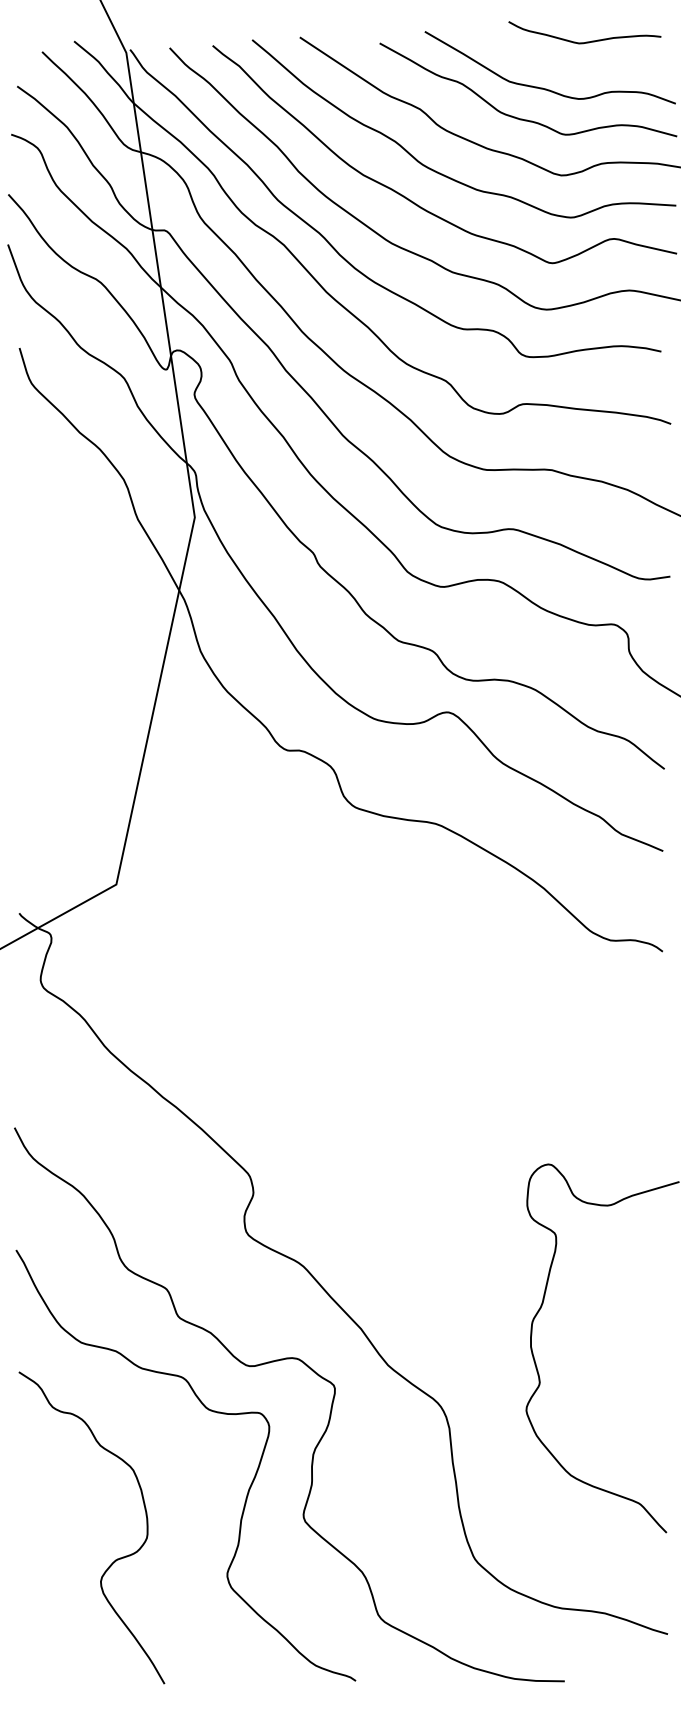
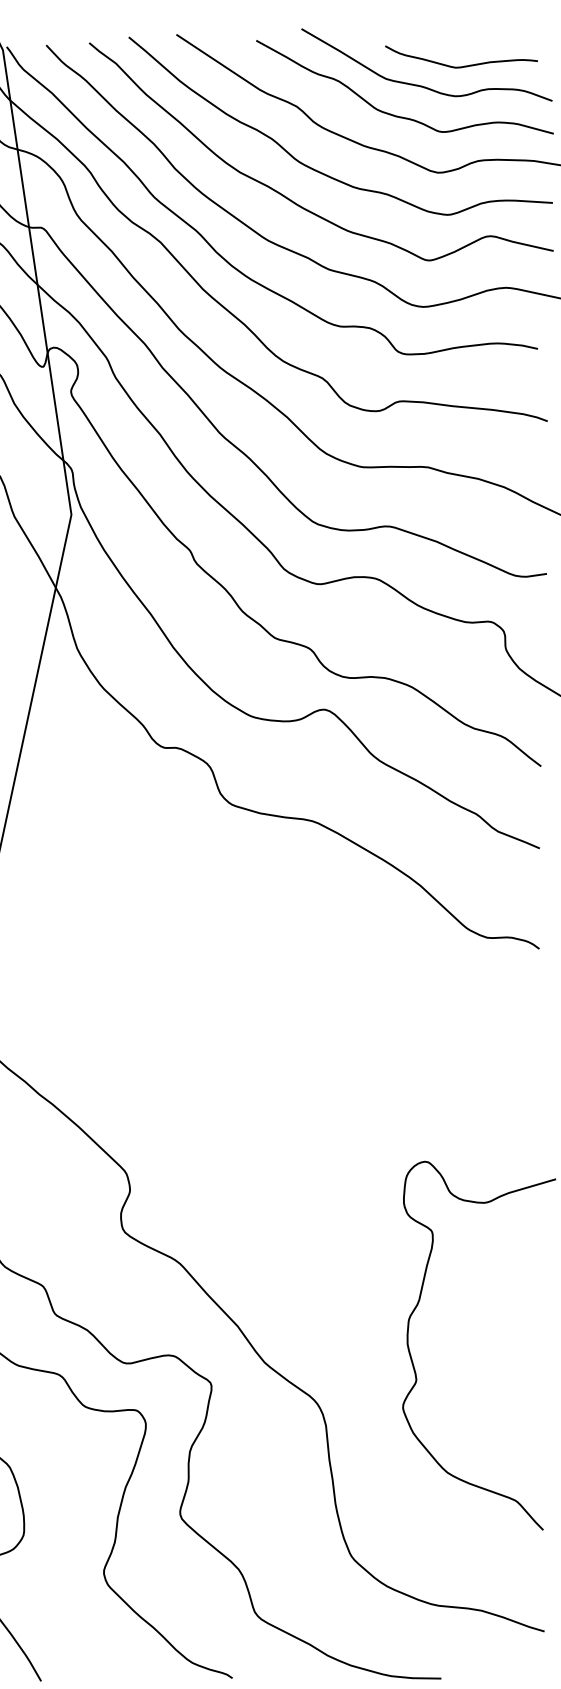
curve: (586, 41) -> (463, 65), moved

